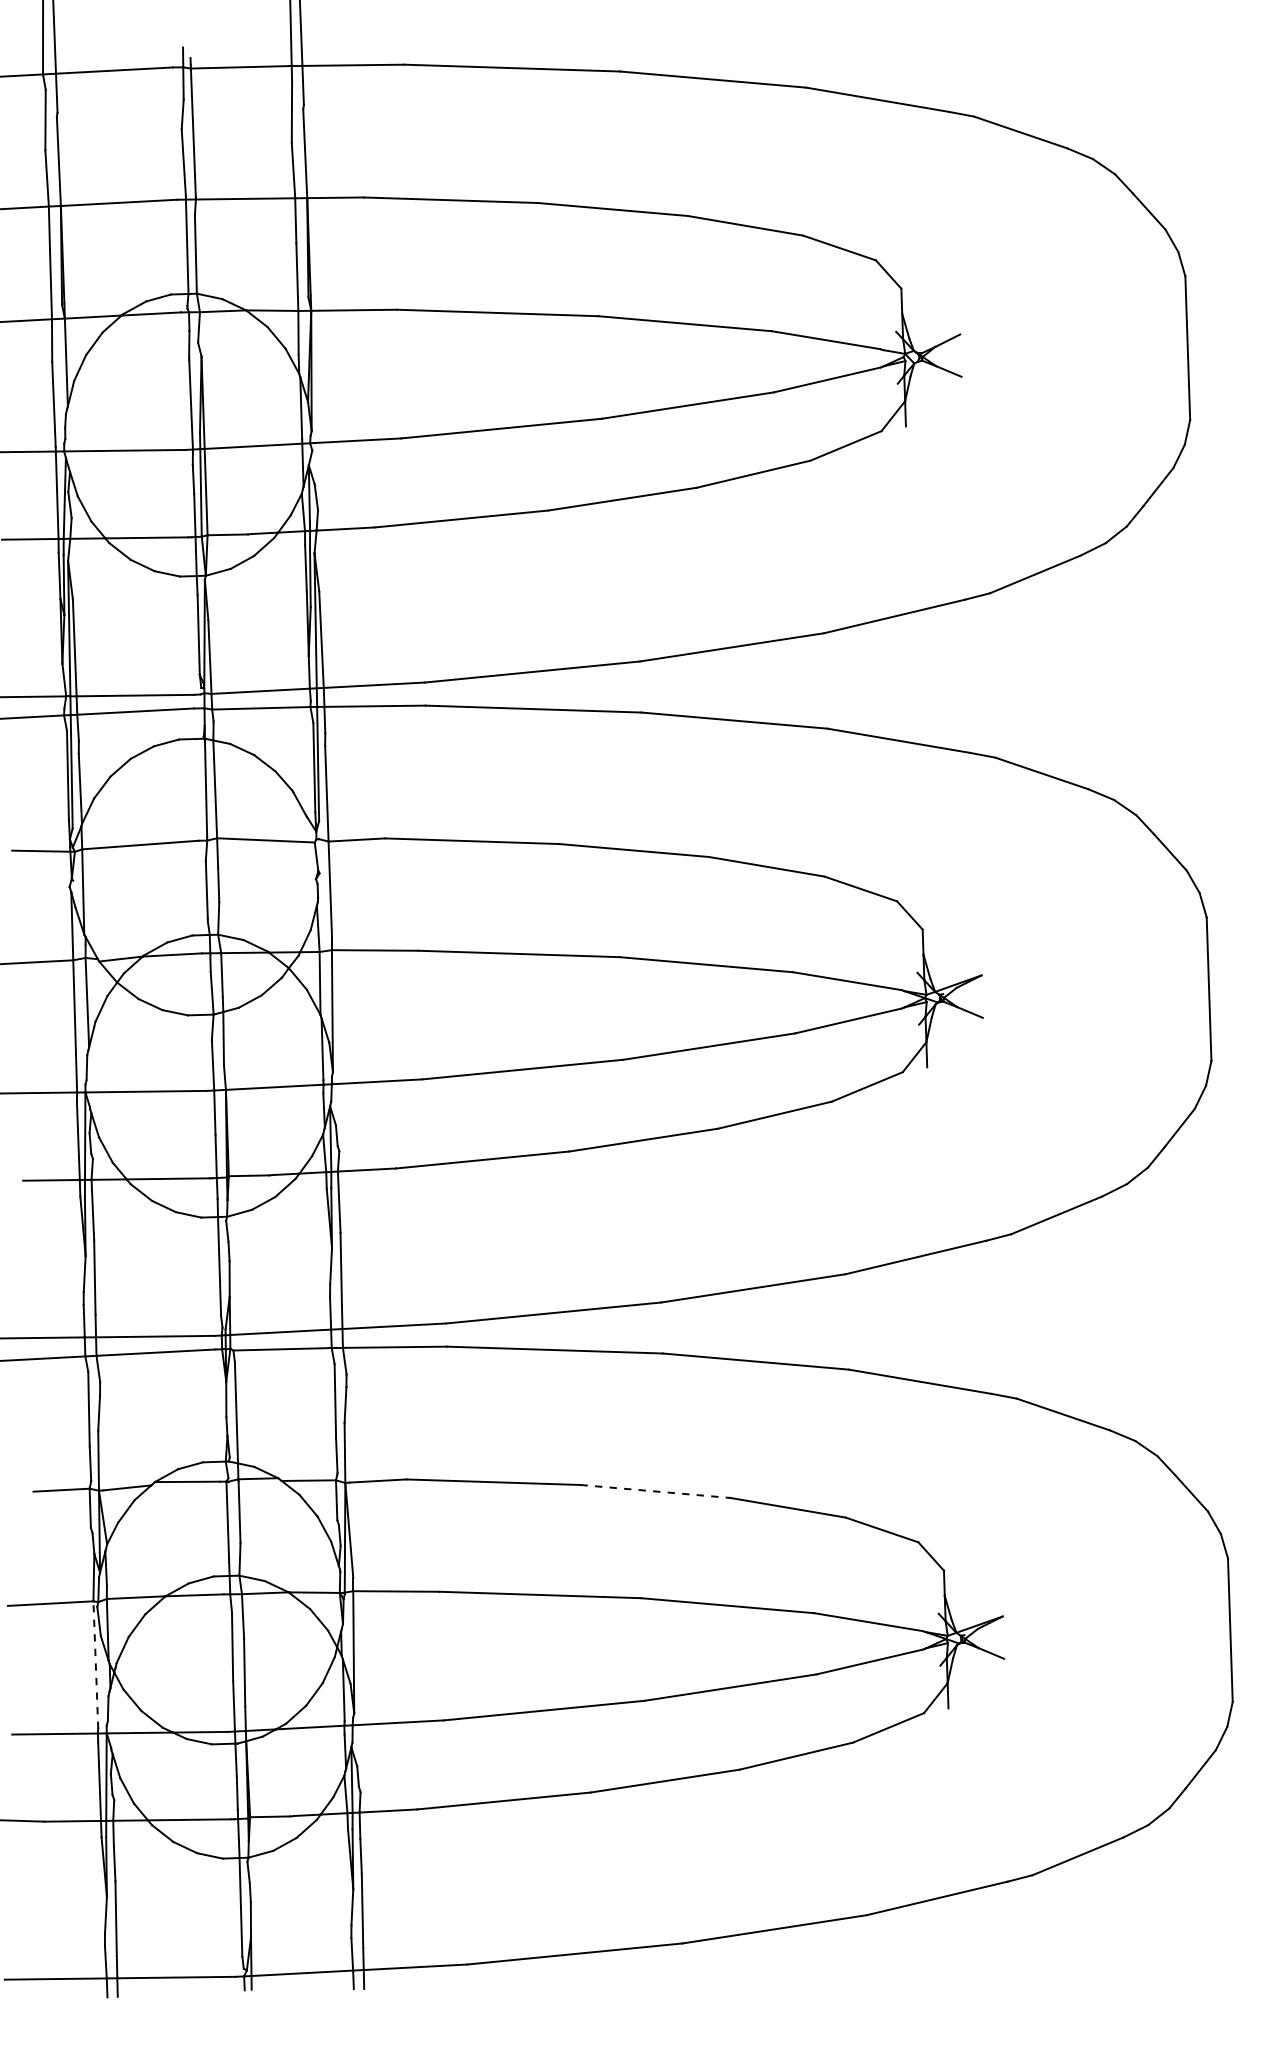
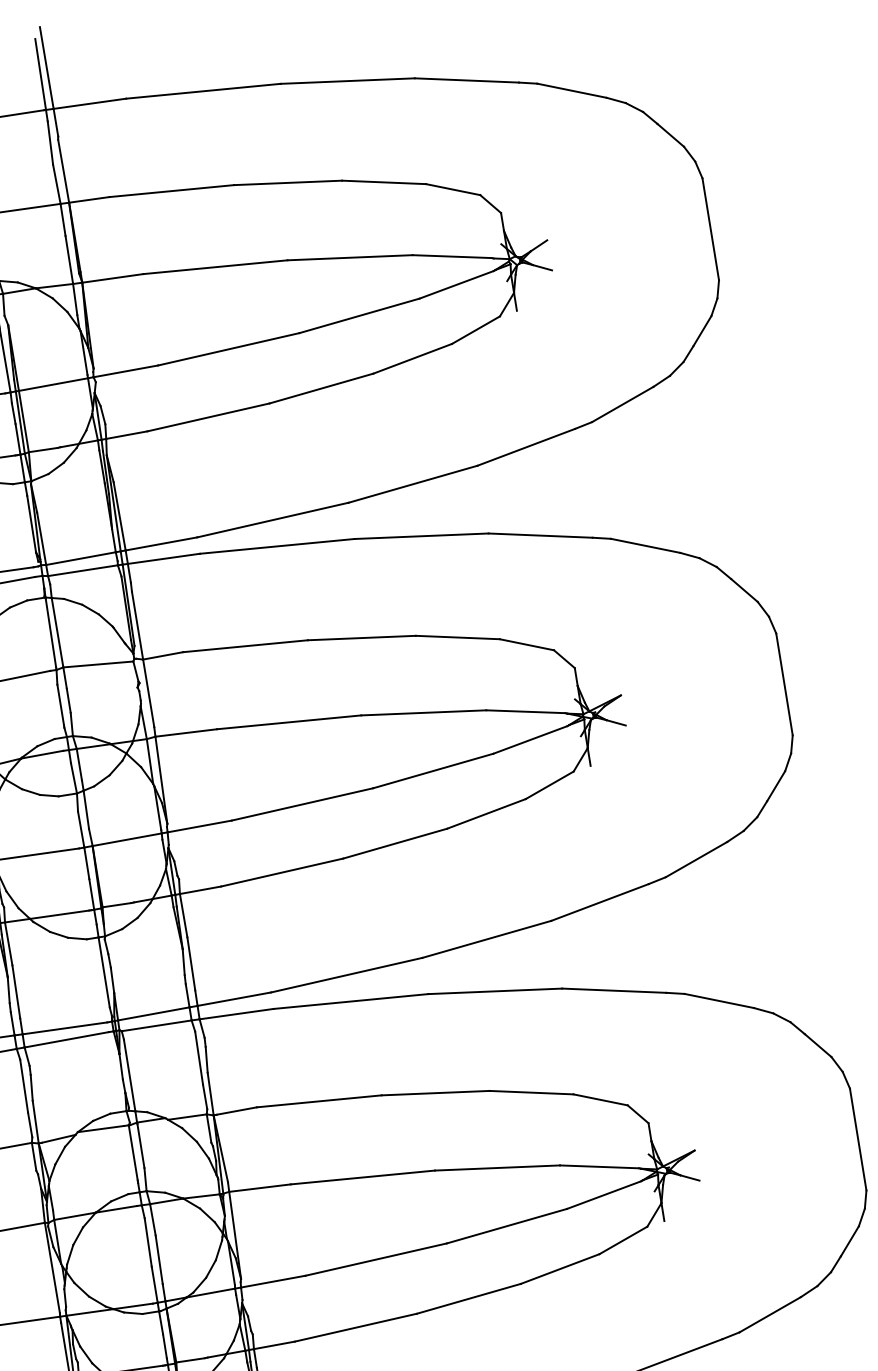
line: (655, 1491) -> (435, 1093), dashed -> solid
line: (95, 1665) -> (52, 1268), dashed -> solid

